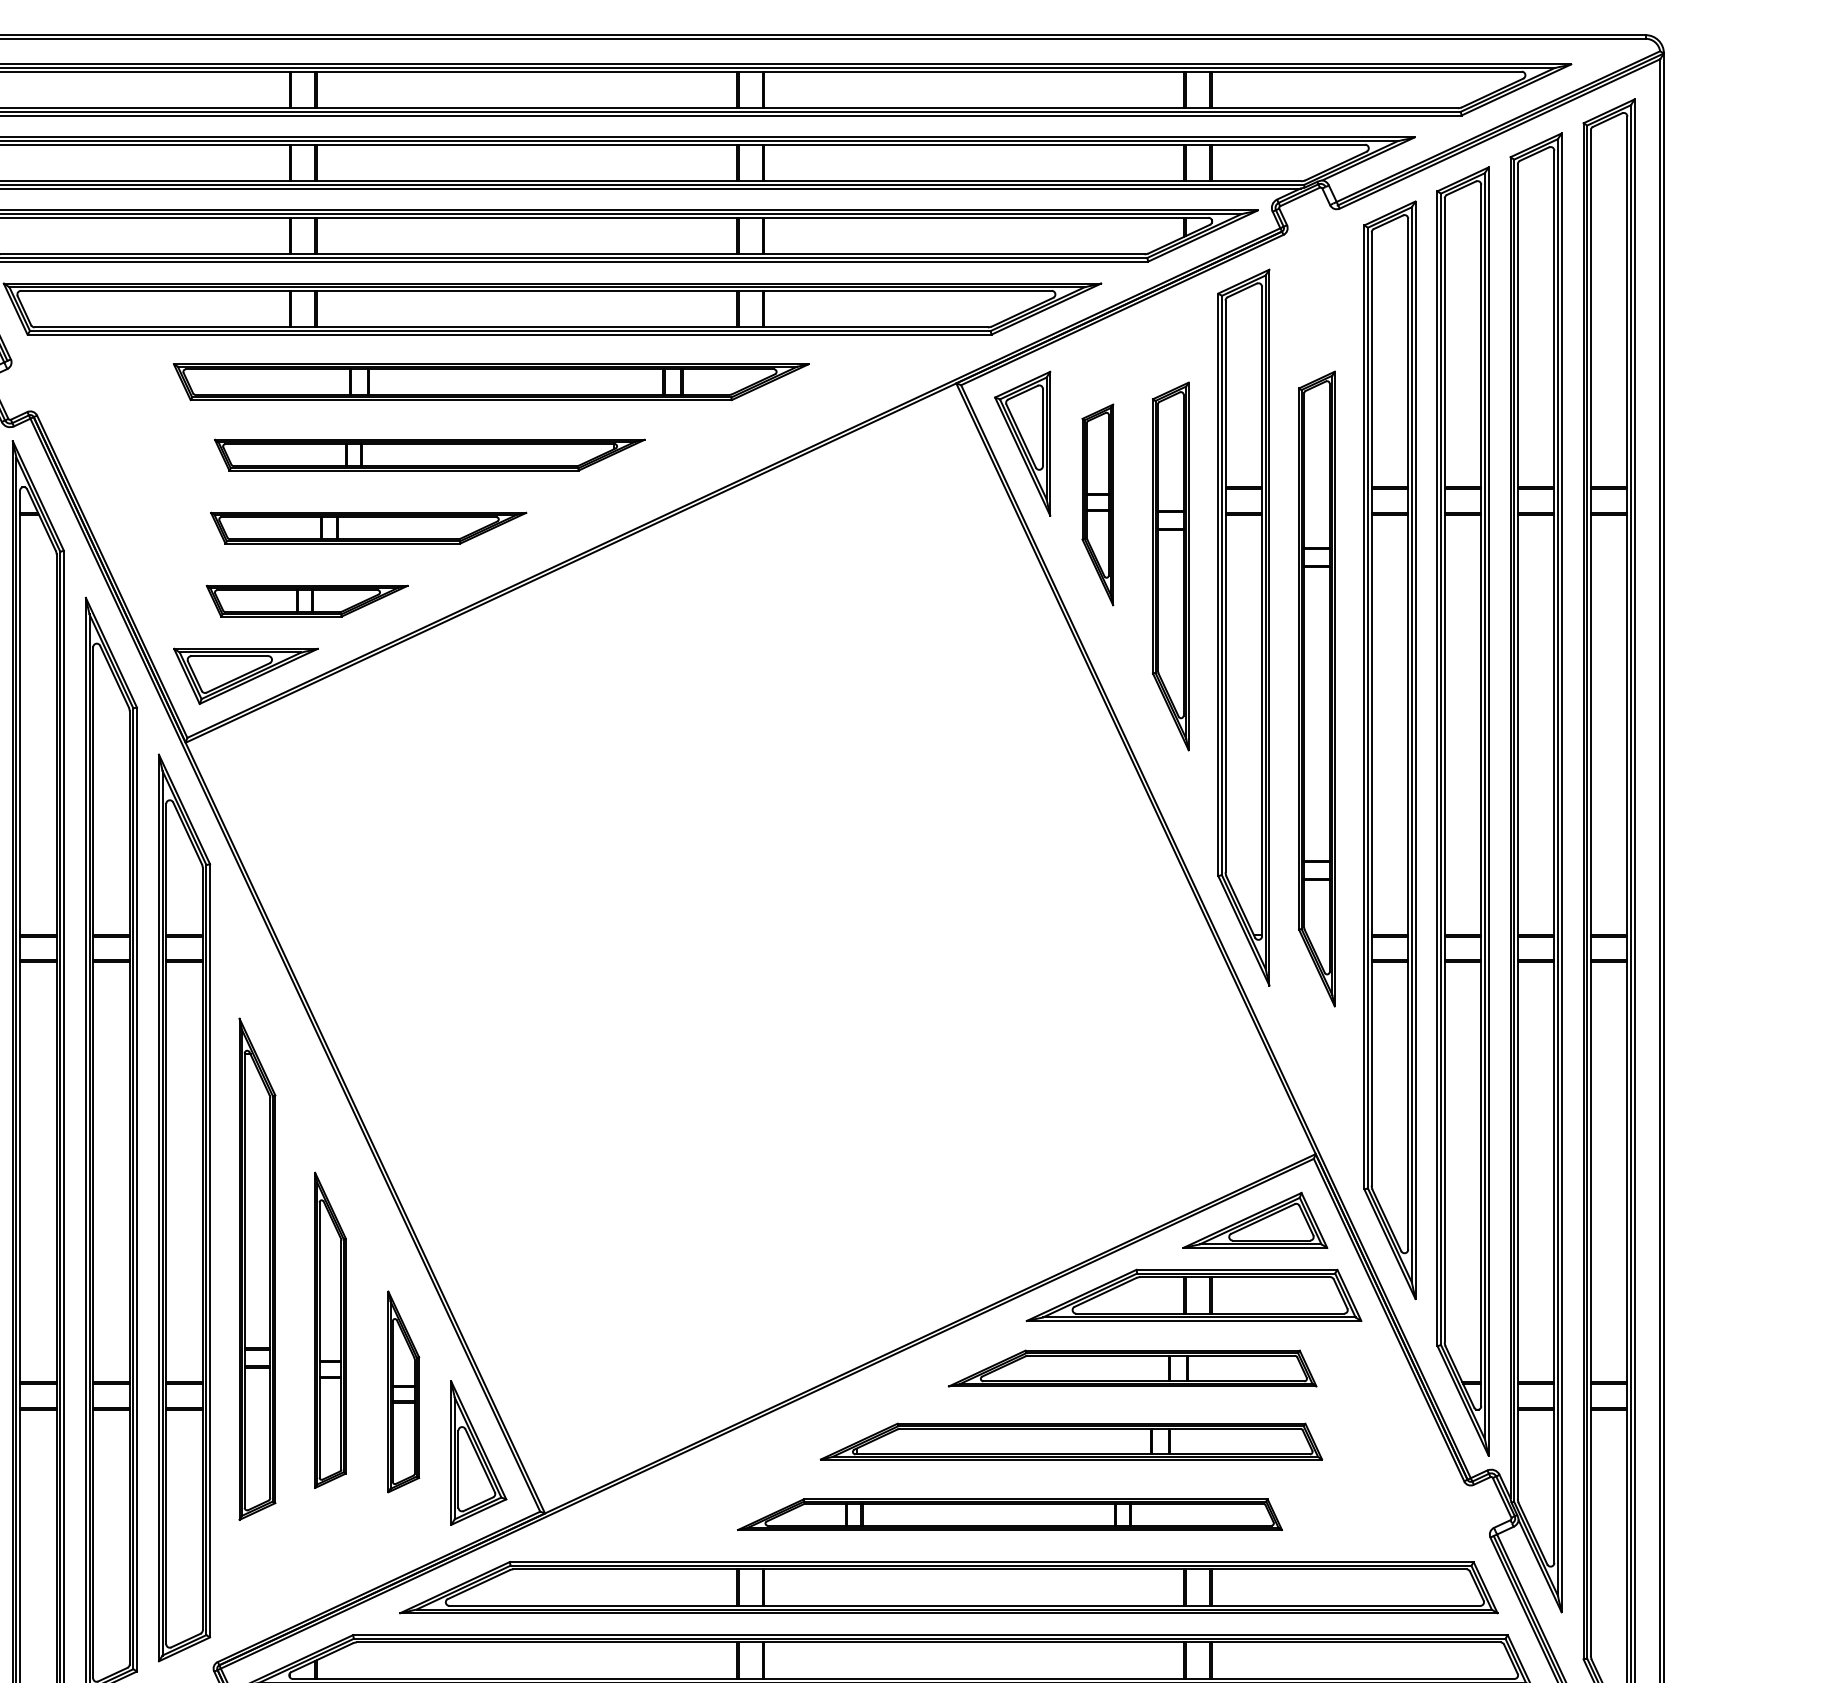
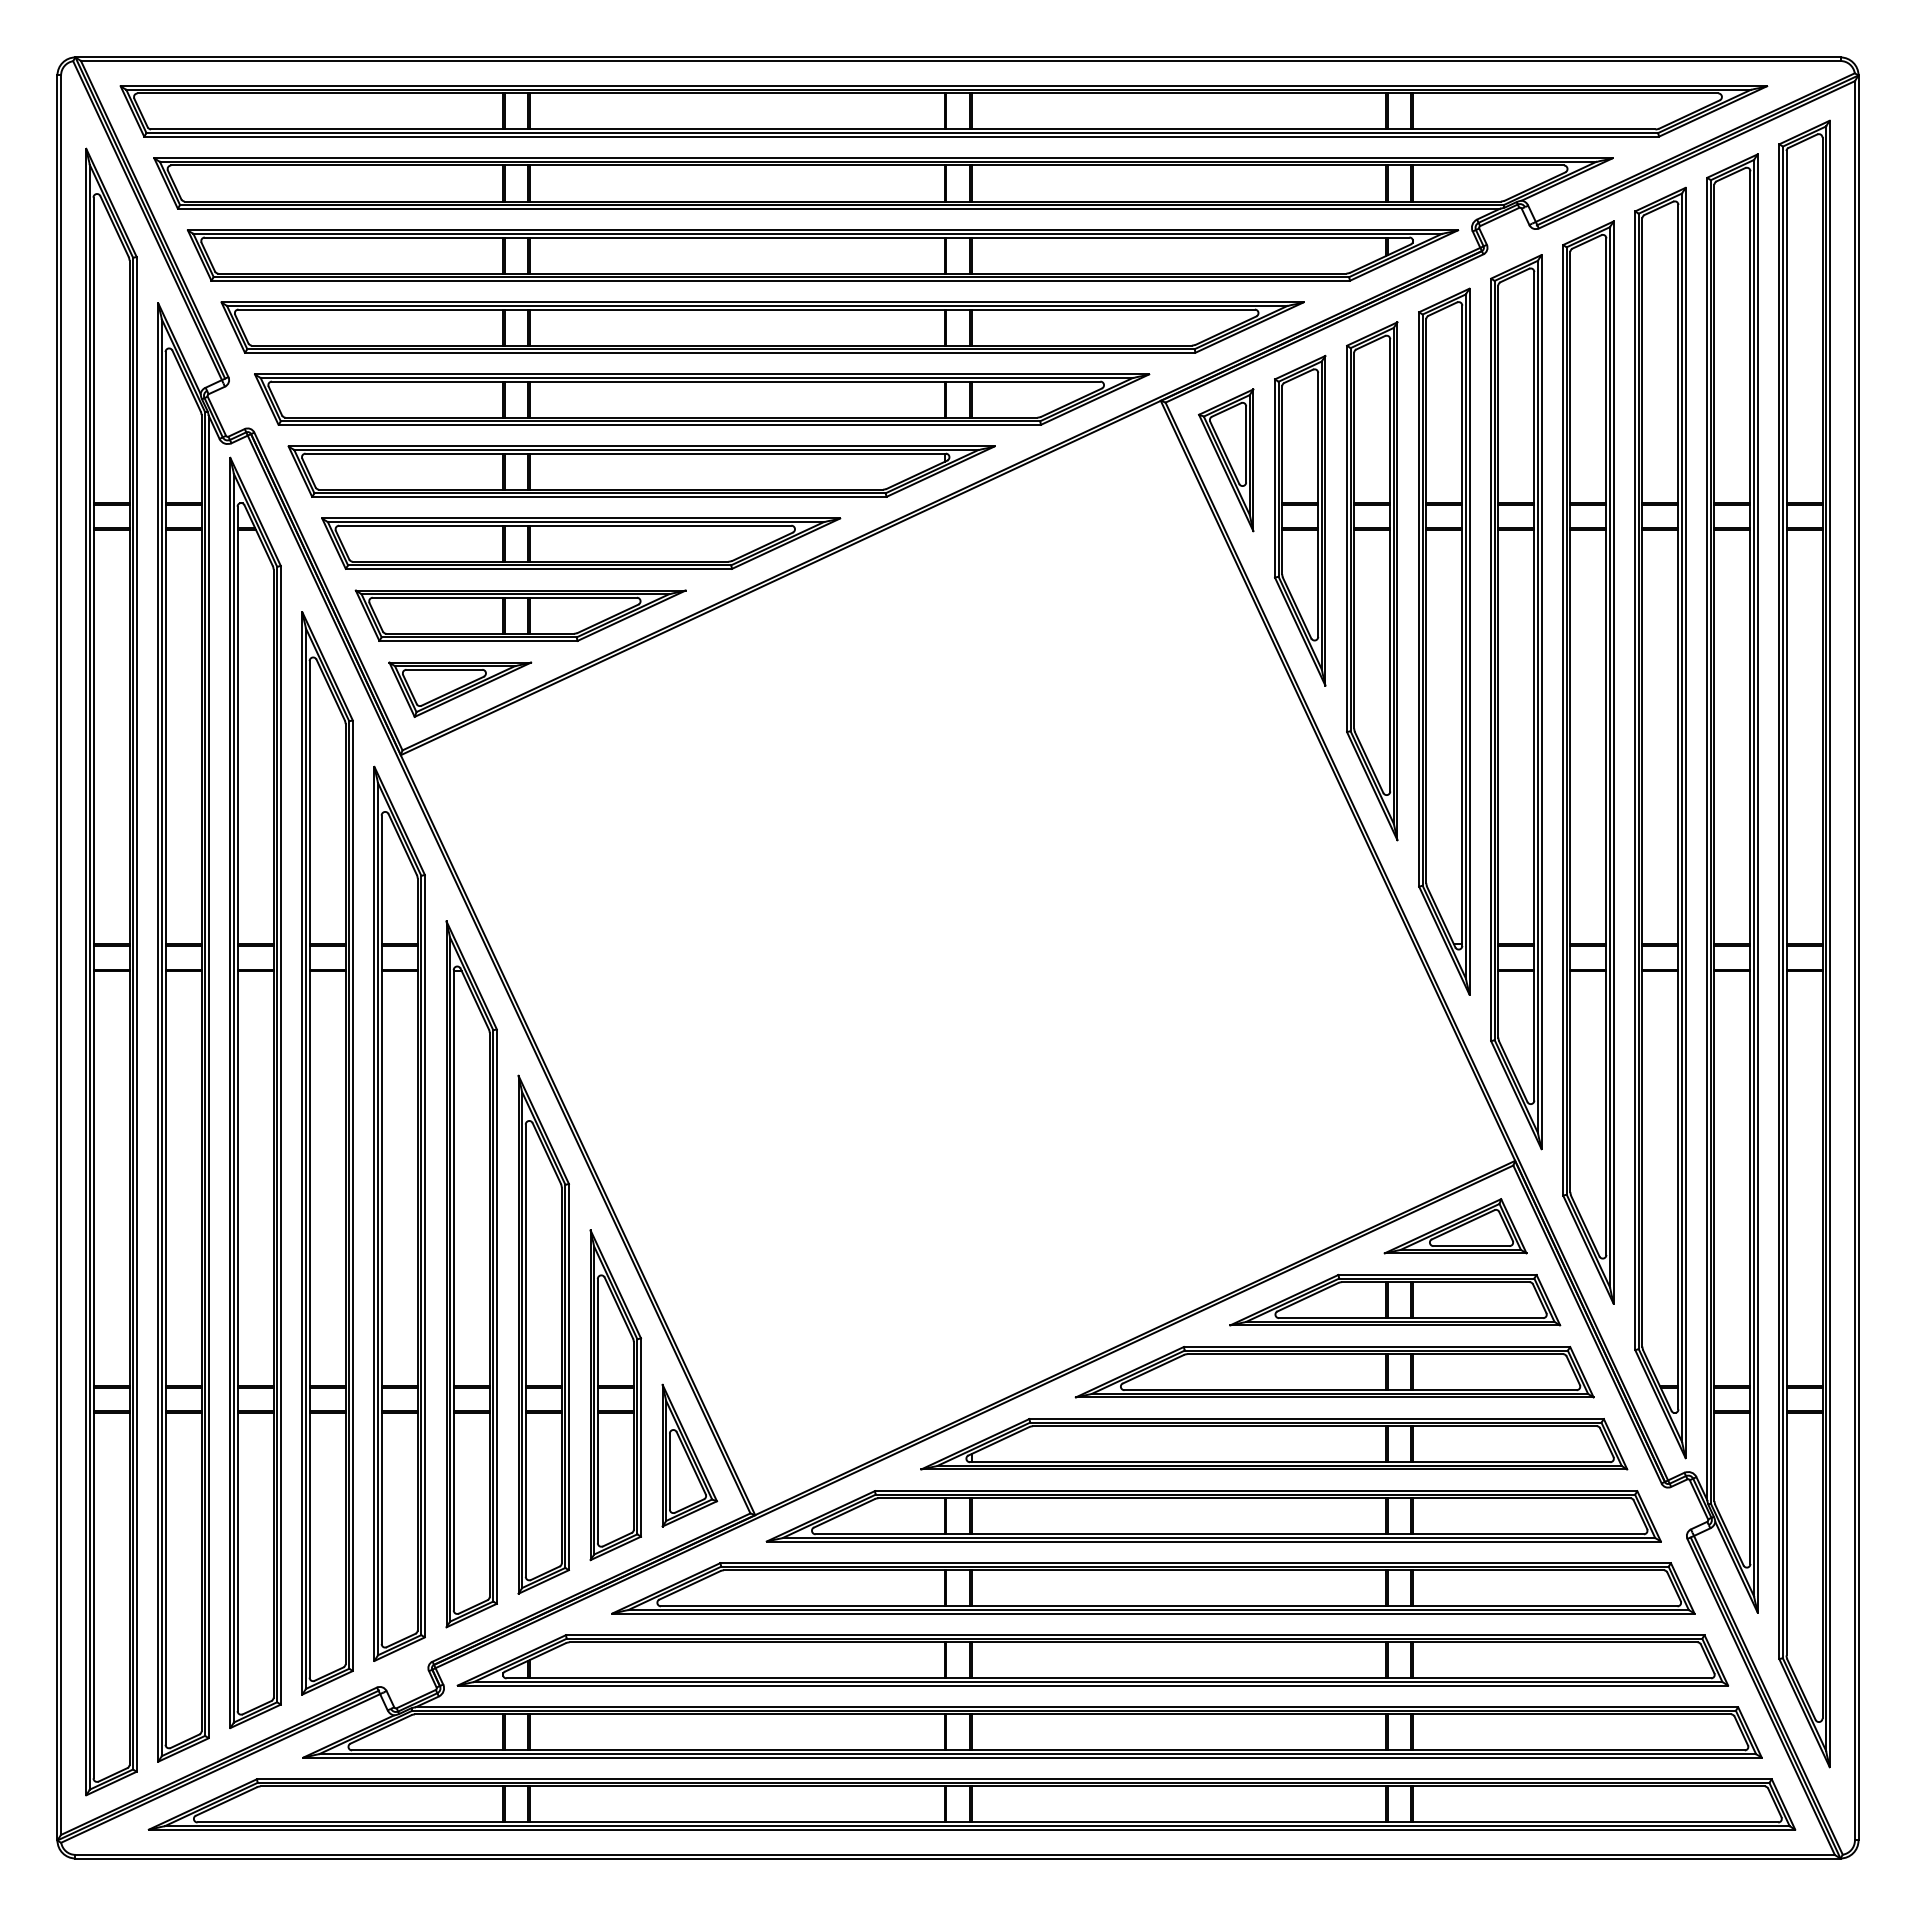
part: (491, 382) -> (702, 399), size x1.43
part: (429, 455) -> (641, 471), size x1.67
part: (1098, 504) -> (1300, 520), size x1.67
part: (368, 528) -> (581, 543), size x1.67
part: (1171, 566) -> (1372, 581), size x1.43
part: (307, 601) -> (520, 615), size x1.67
part: (1317, 689) -> (1516, 702), size x1.43
part: (257, 1269) -> (471, 1274), size x1.43
part: (330, 1330) -> (543, 1334), size x1.67
part: (1132, 1368) -> (1334, 1372), size x1.43
part: (403, 1392) -> (615, 1395), size x1.67
part: (1071, 1441) -> (1274, 1444), size x1.43
part: (1009, 1514) -> (1213, 1516), size x1.67

